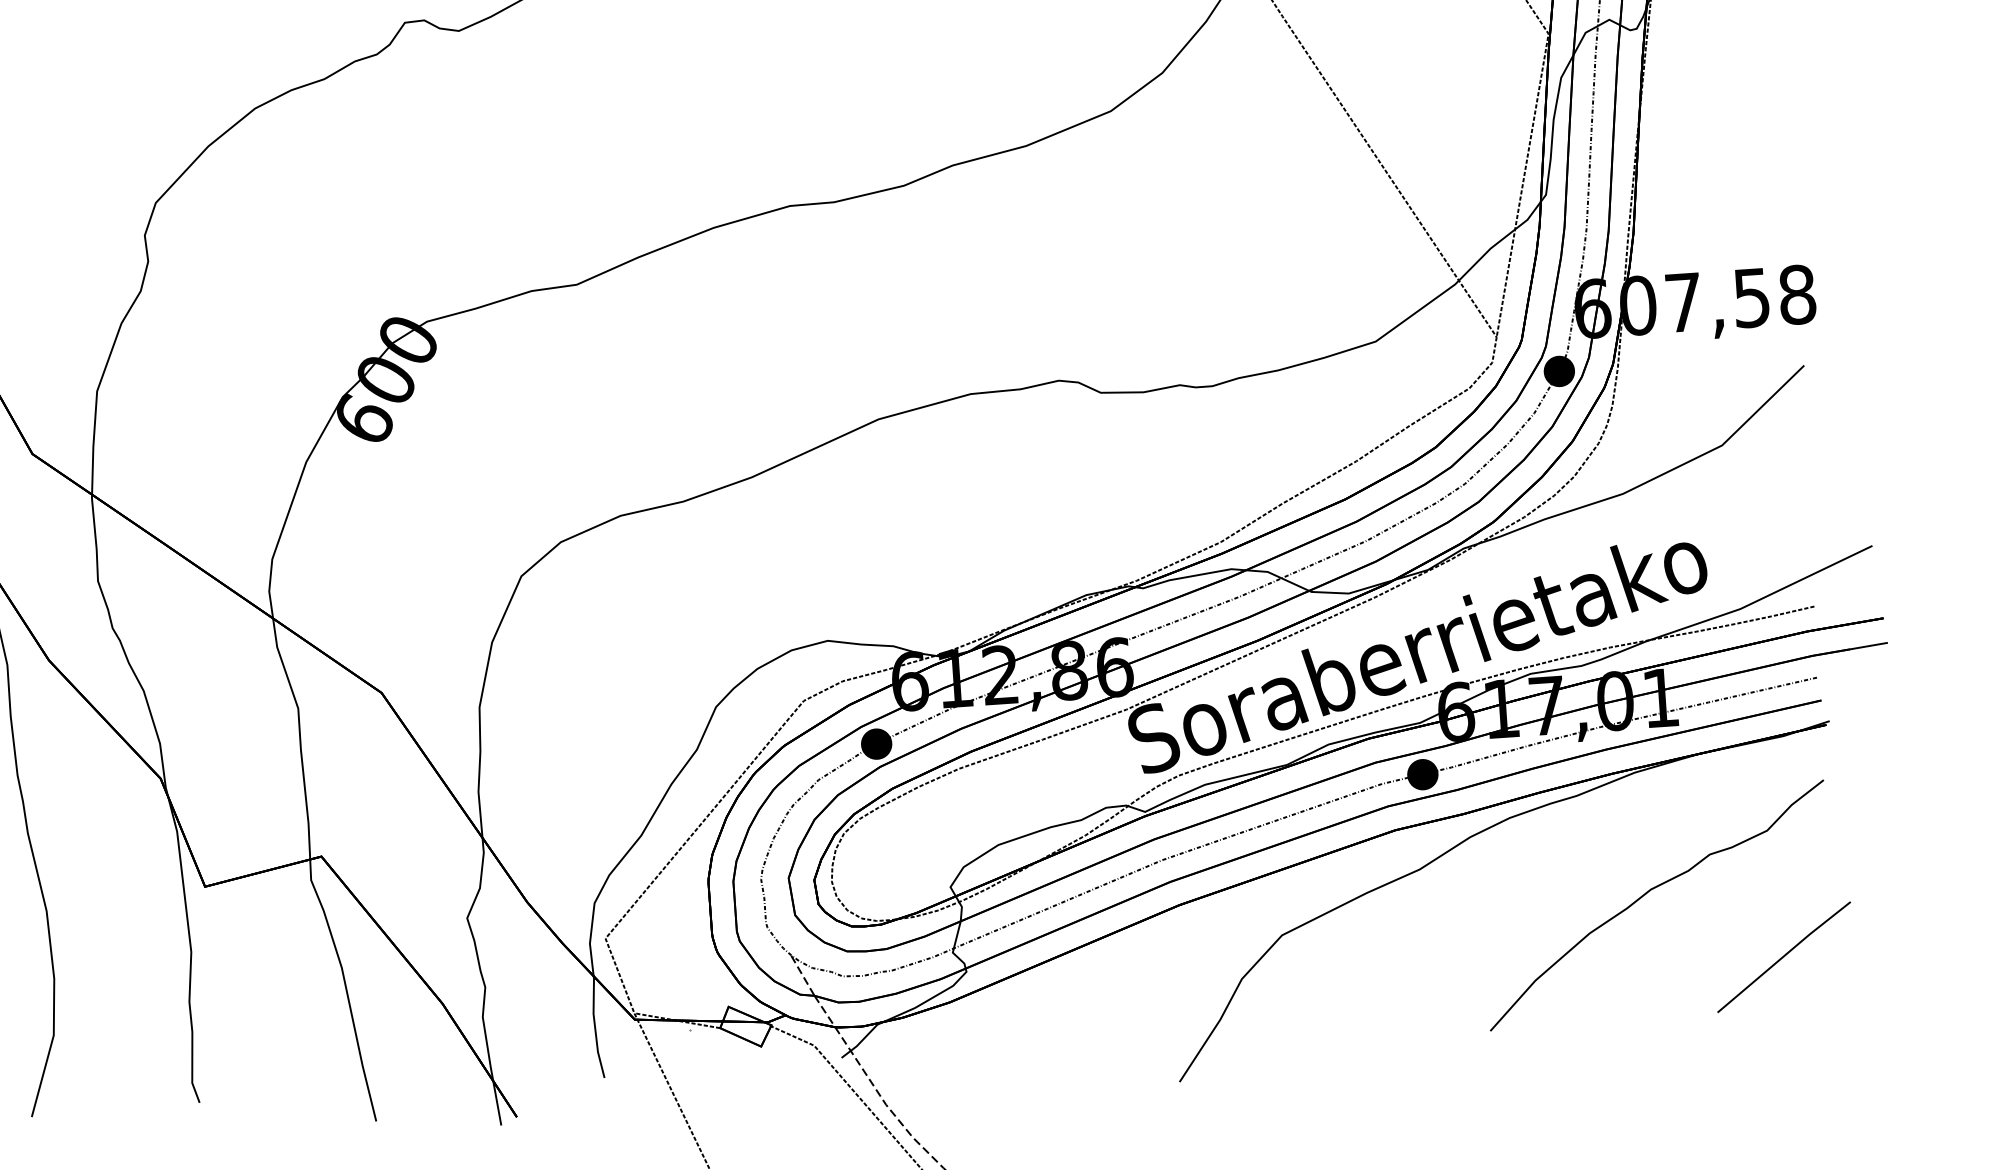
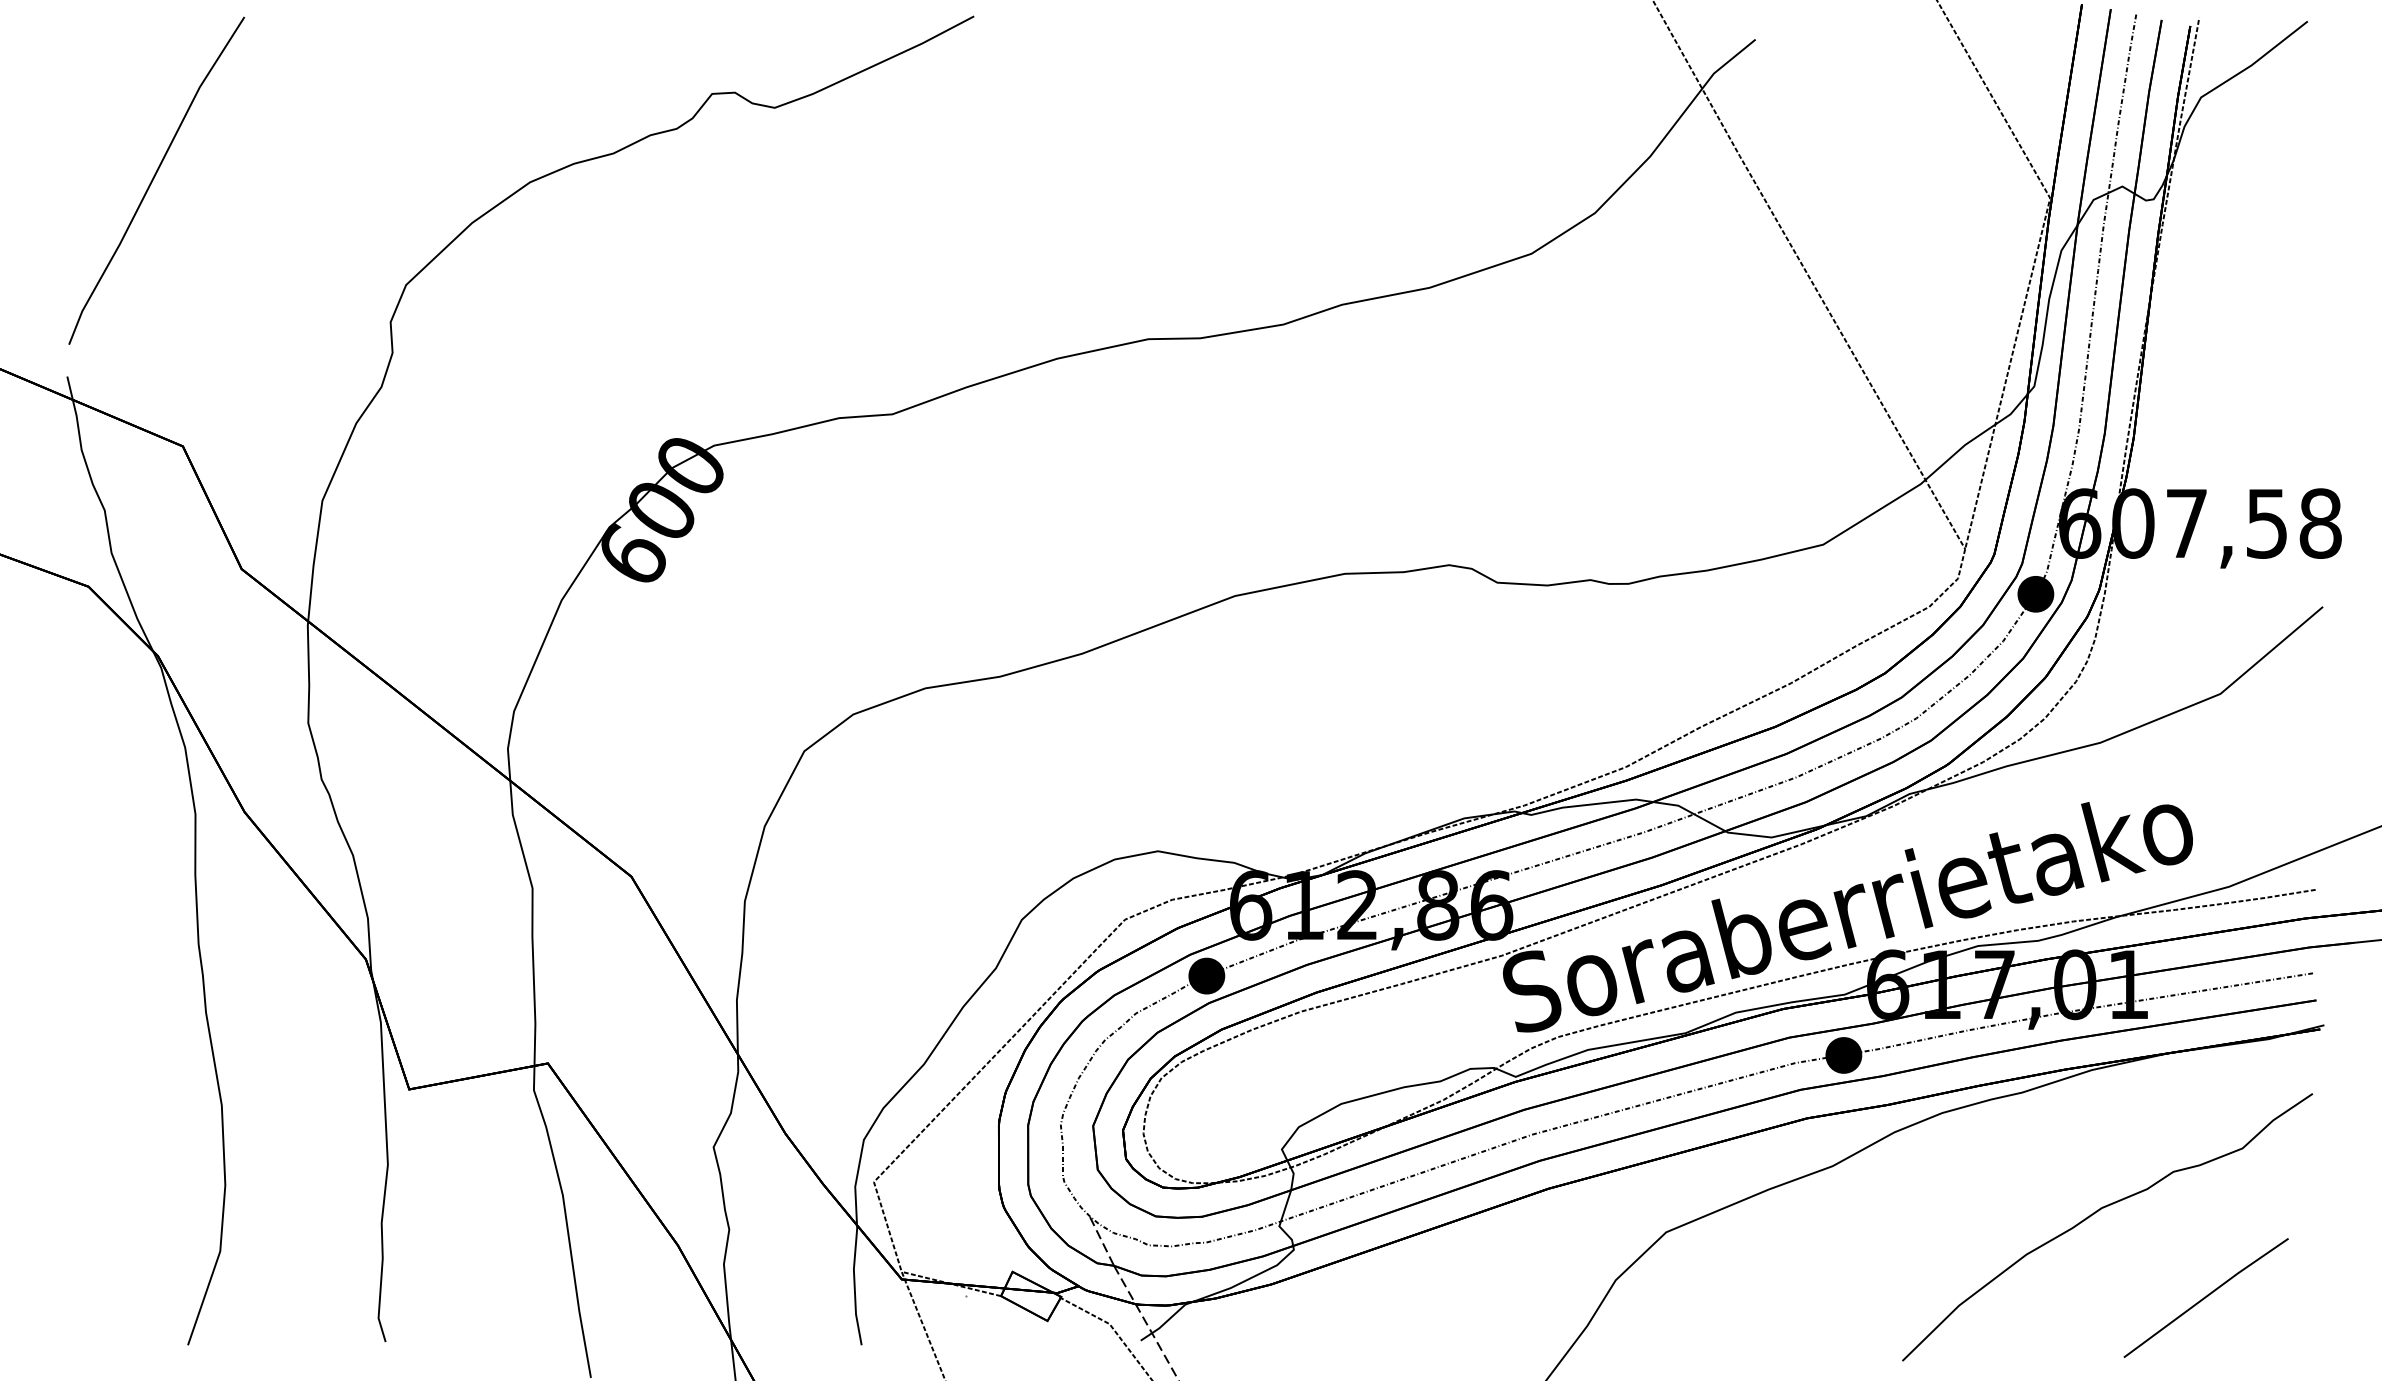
line: (1783, 956) -> (2205, 1297), moved

